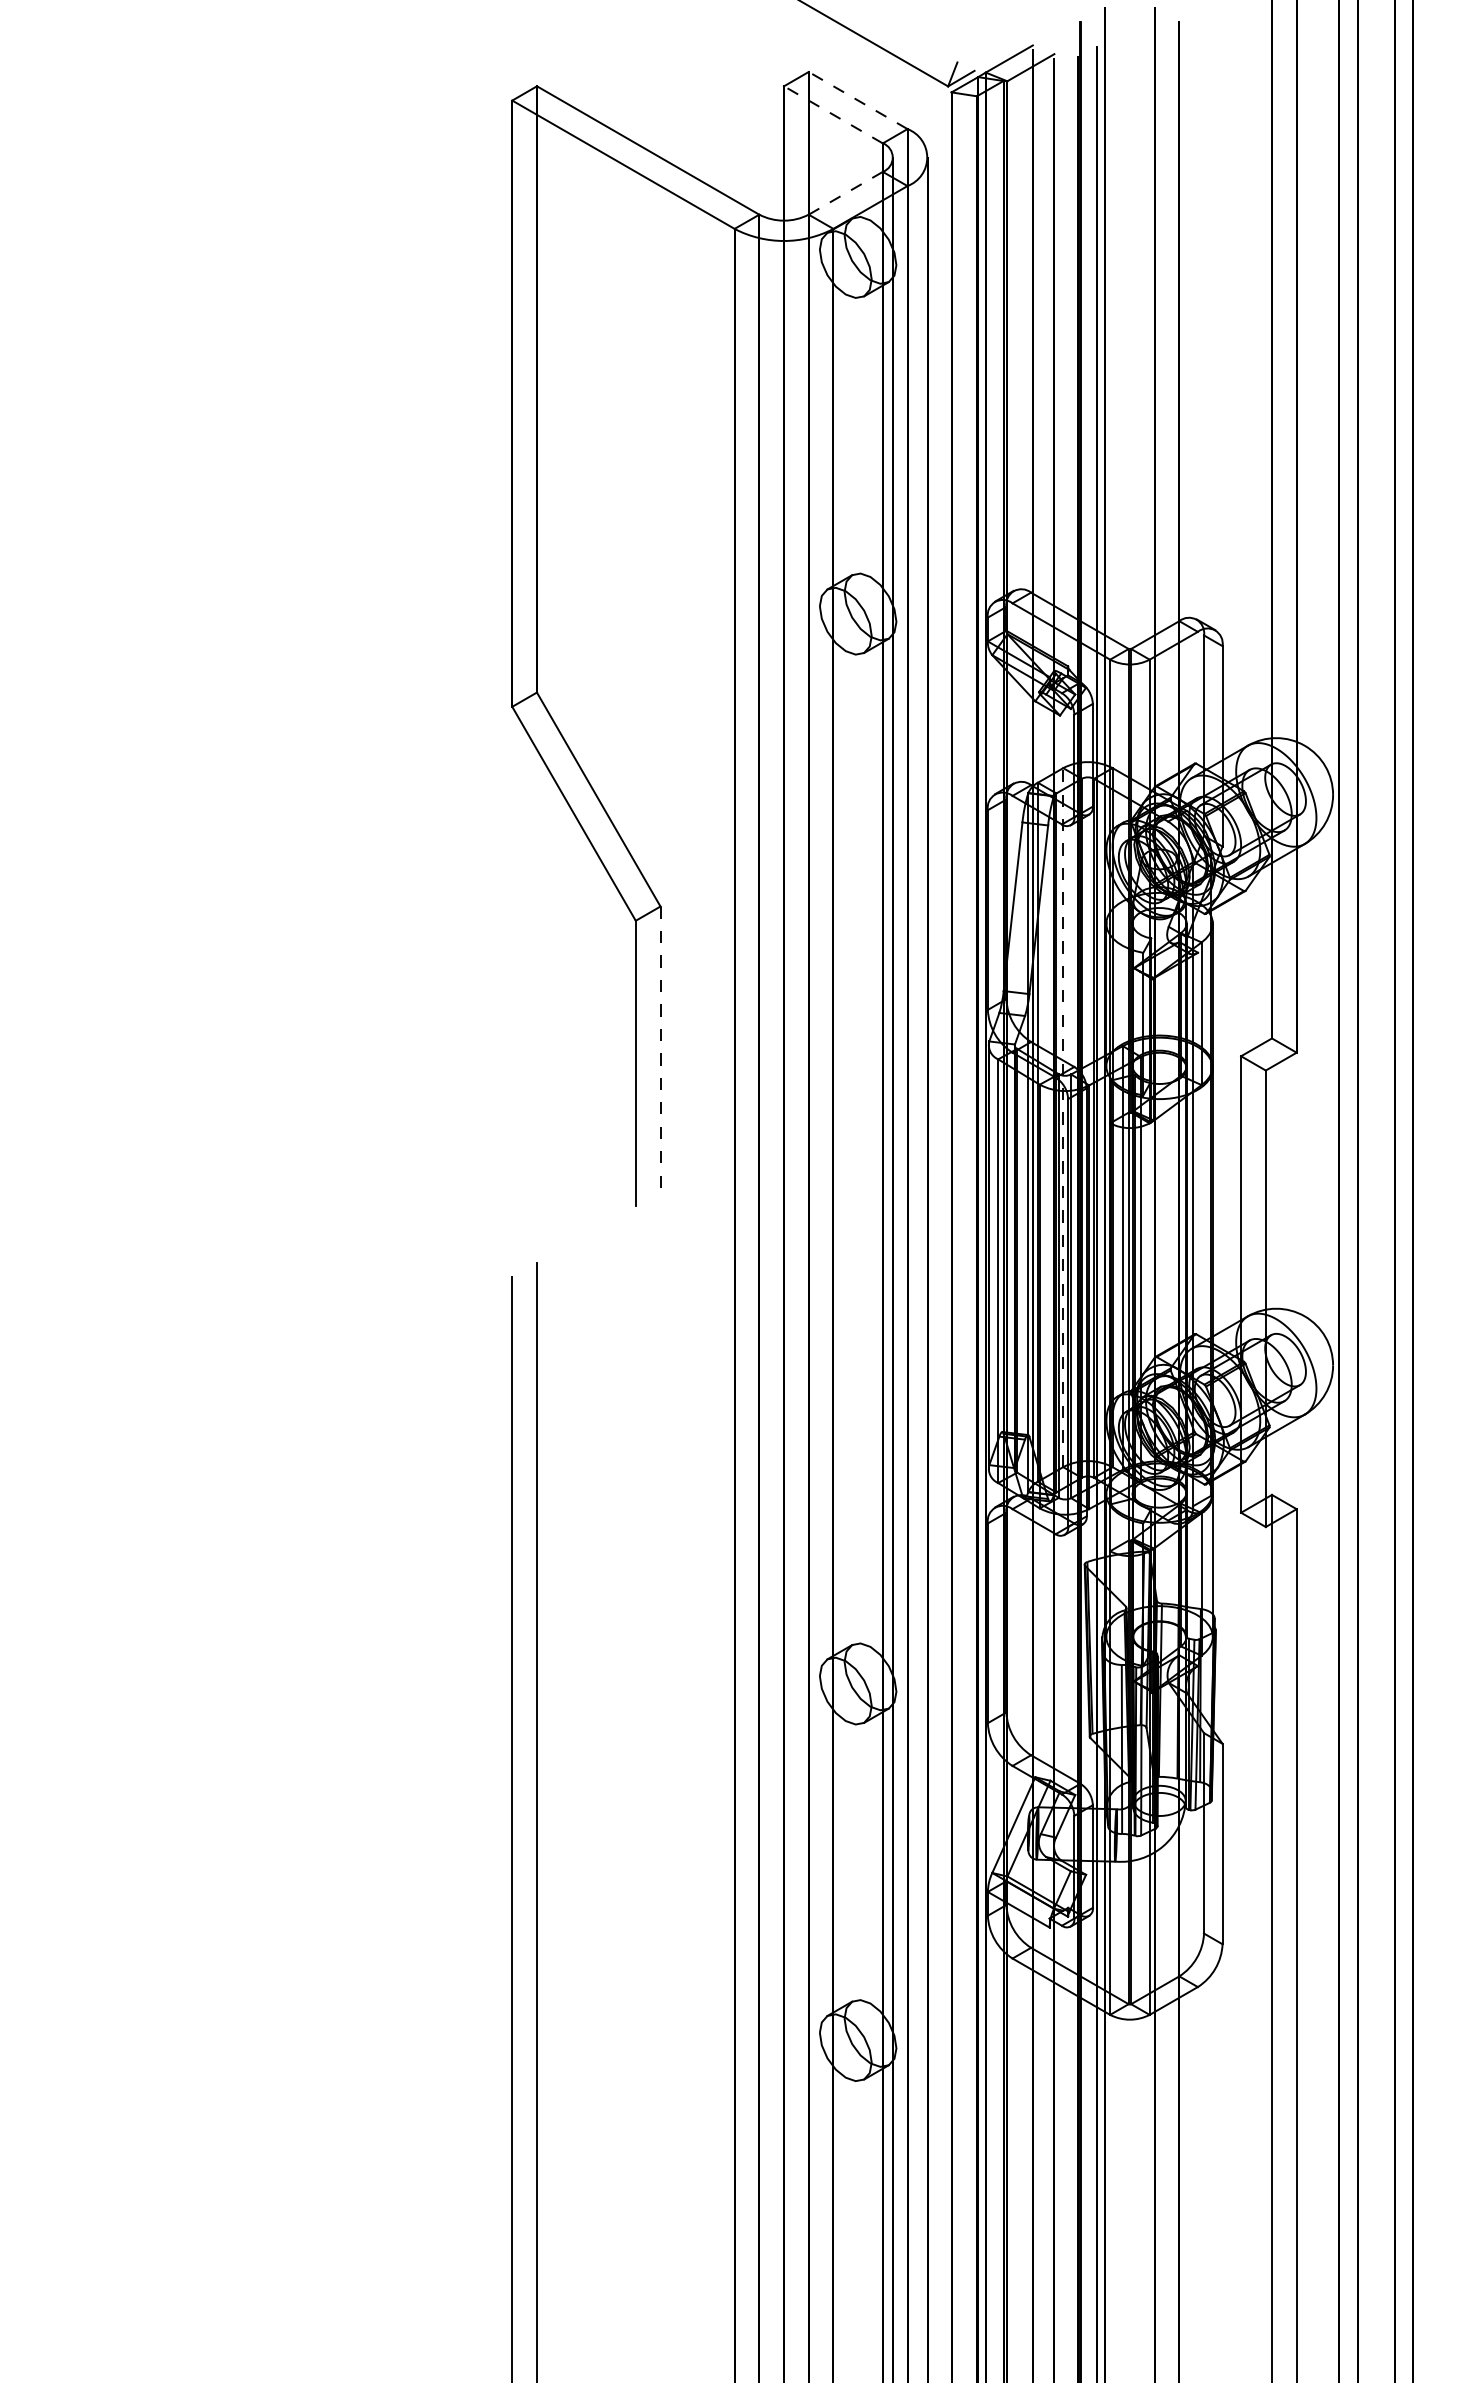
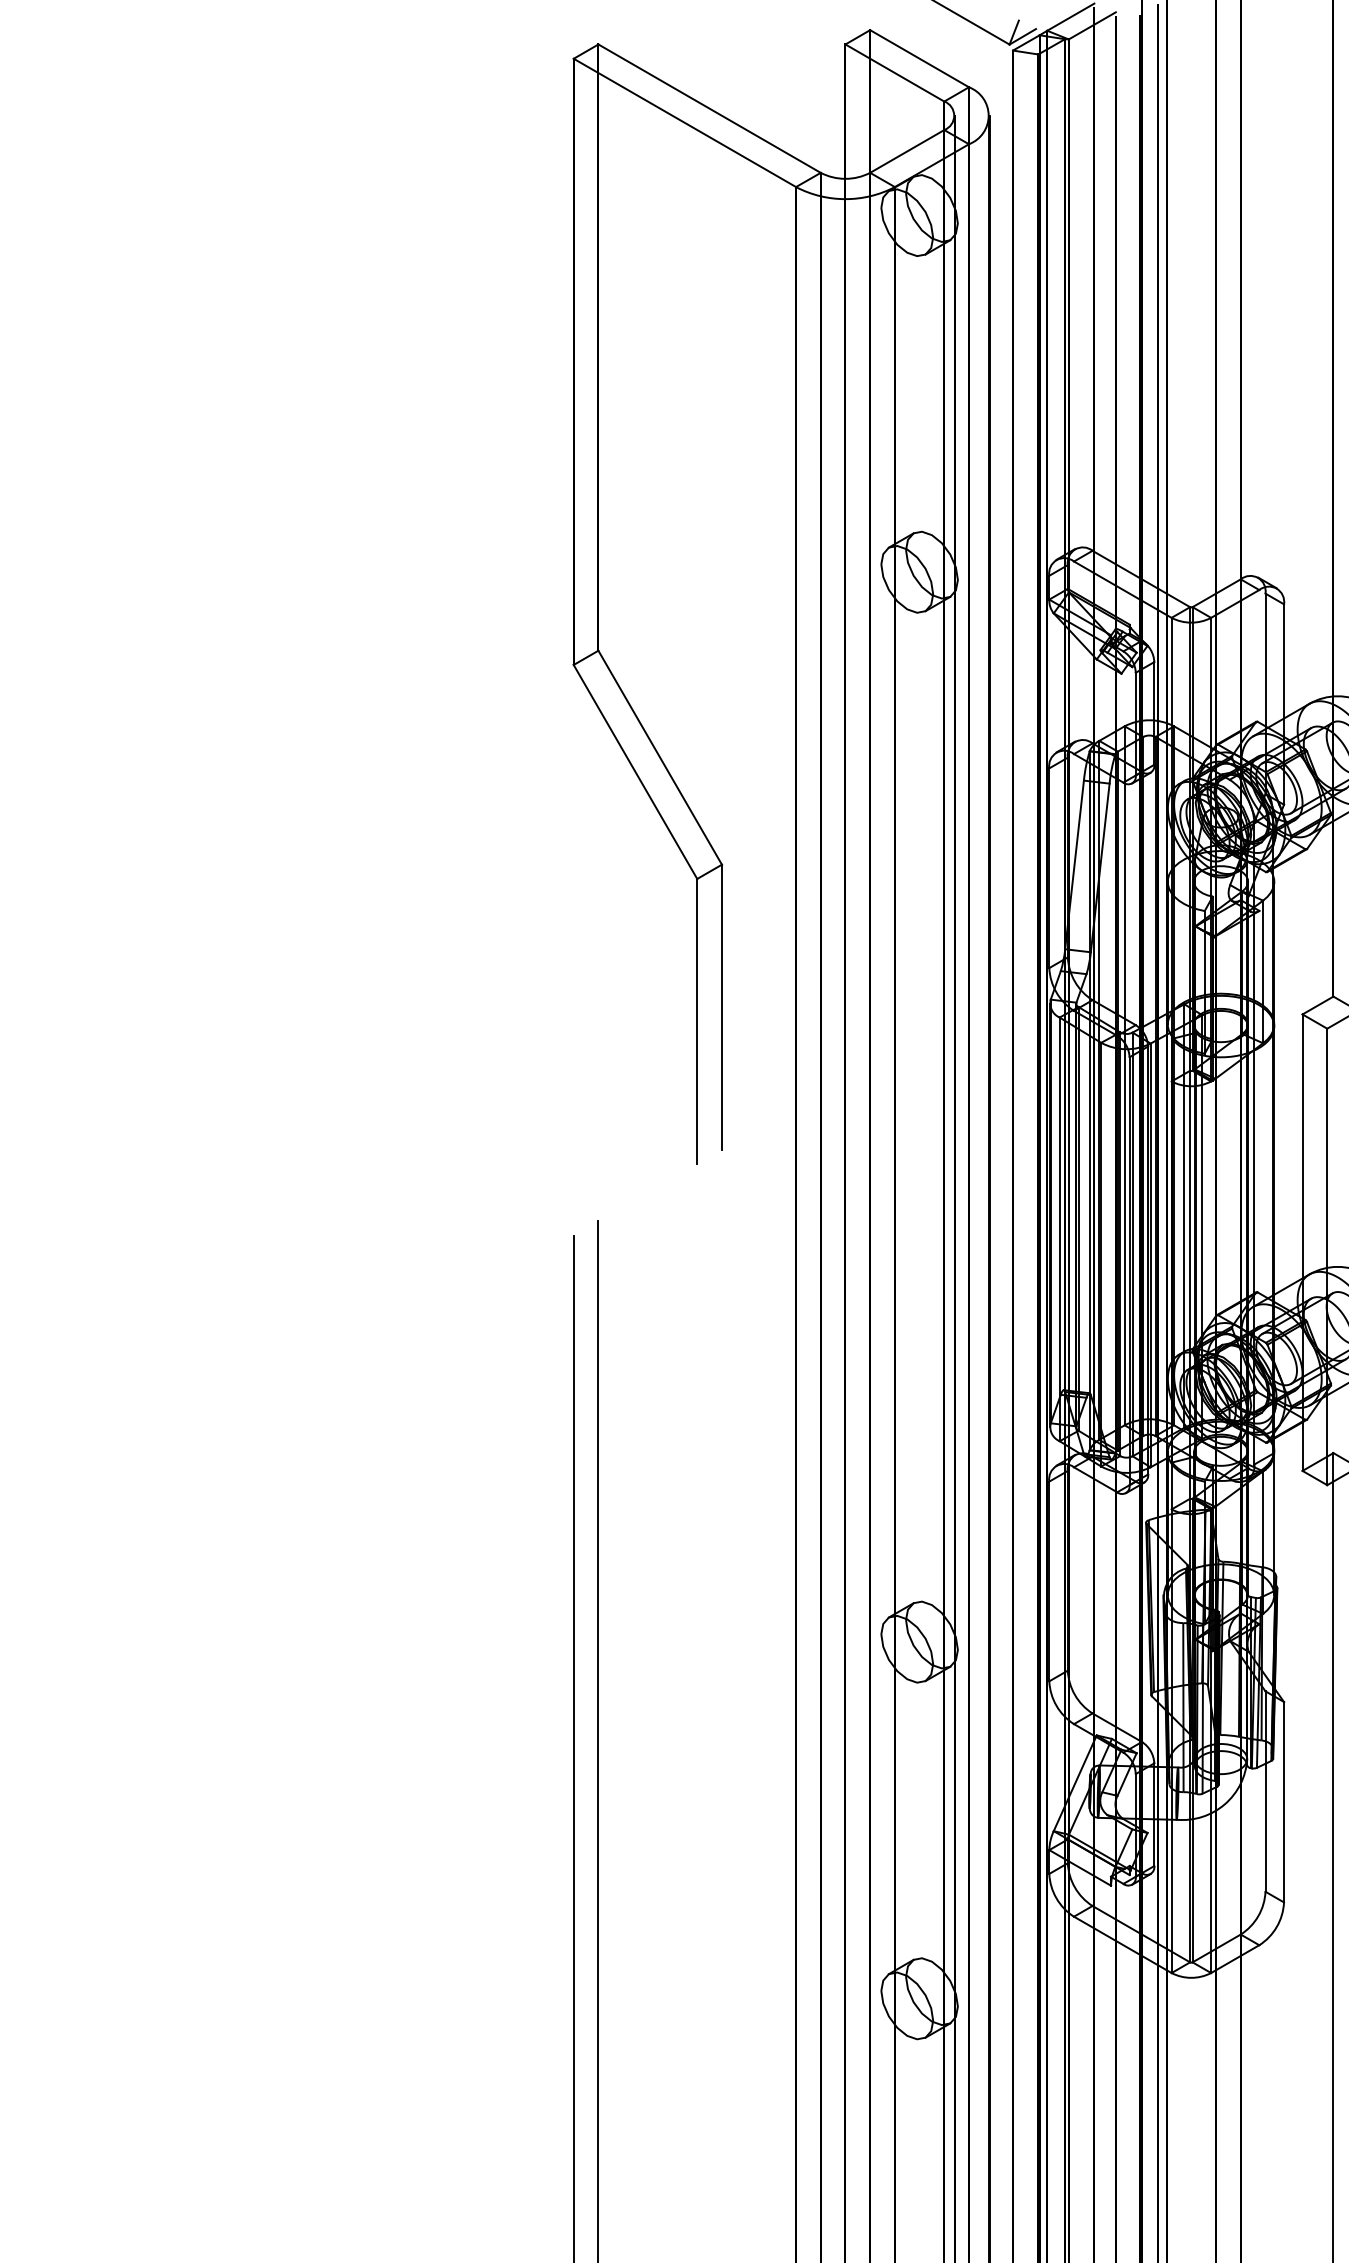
line: (857, 100) -> (918, 58), dashed -> solid
line: (833, 114) -> (894, 72), dashed -> solid
line: (845, 193) -> (906, 151), dashed -> solid
line: (660, 1049) -> (721, 1007), dashed -> solid
line: (1063, 1117) -> (1124, 1075), dashed -> solid

